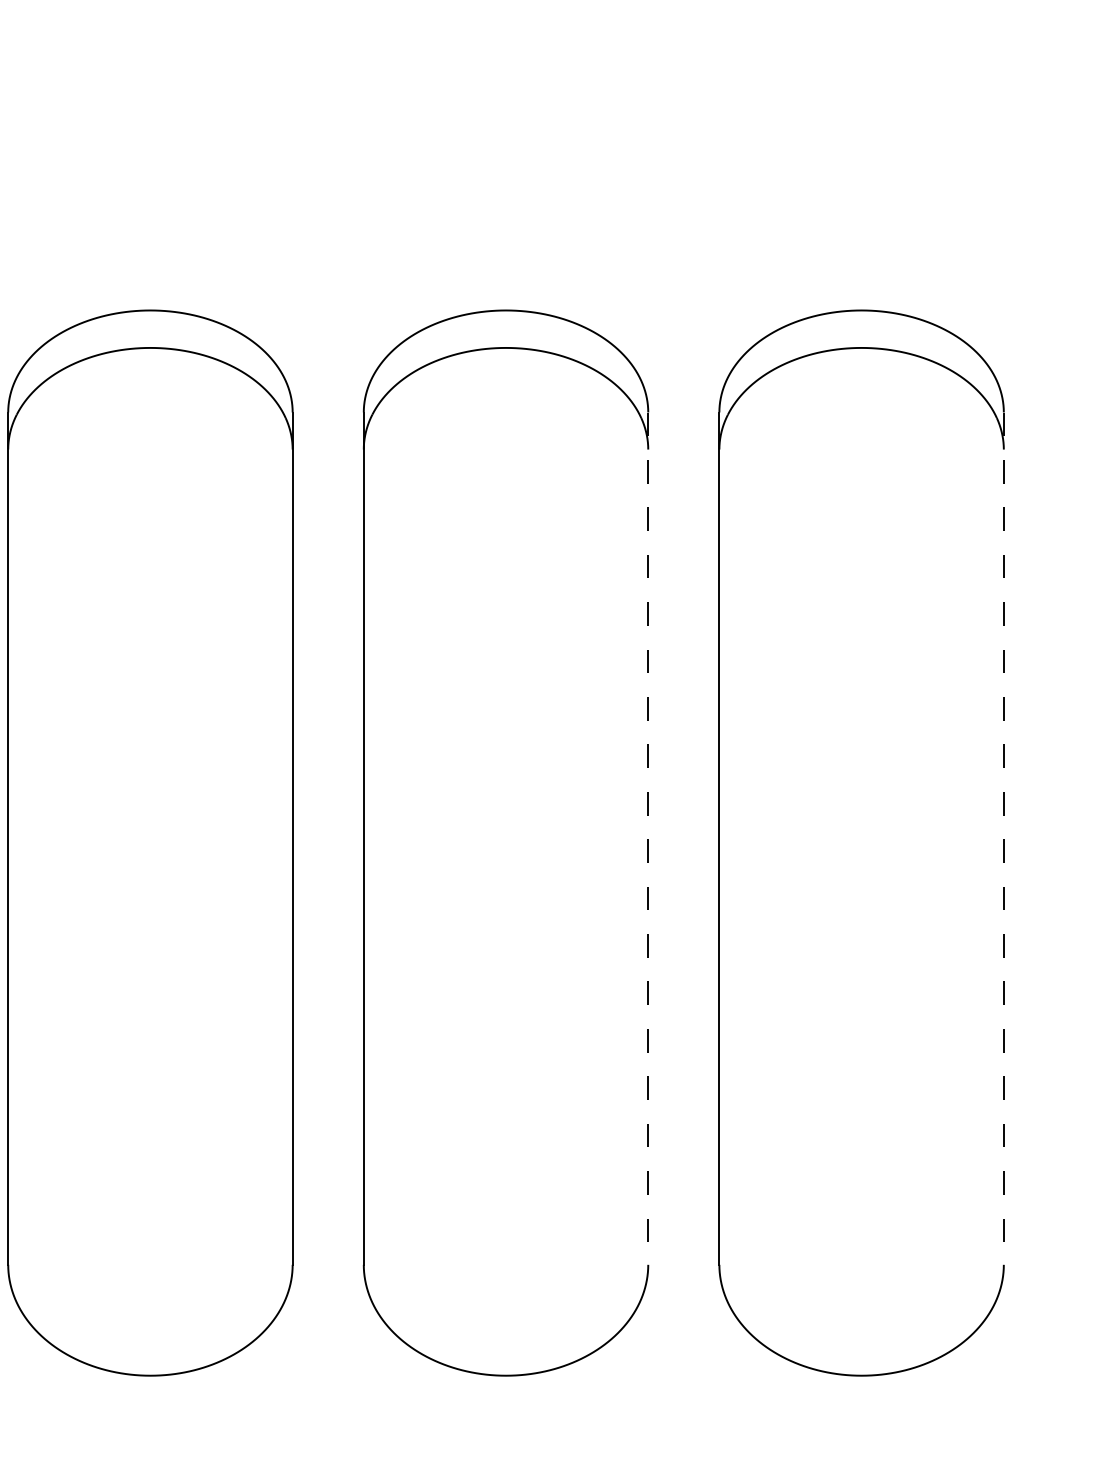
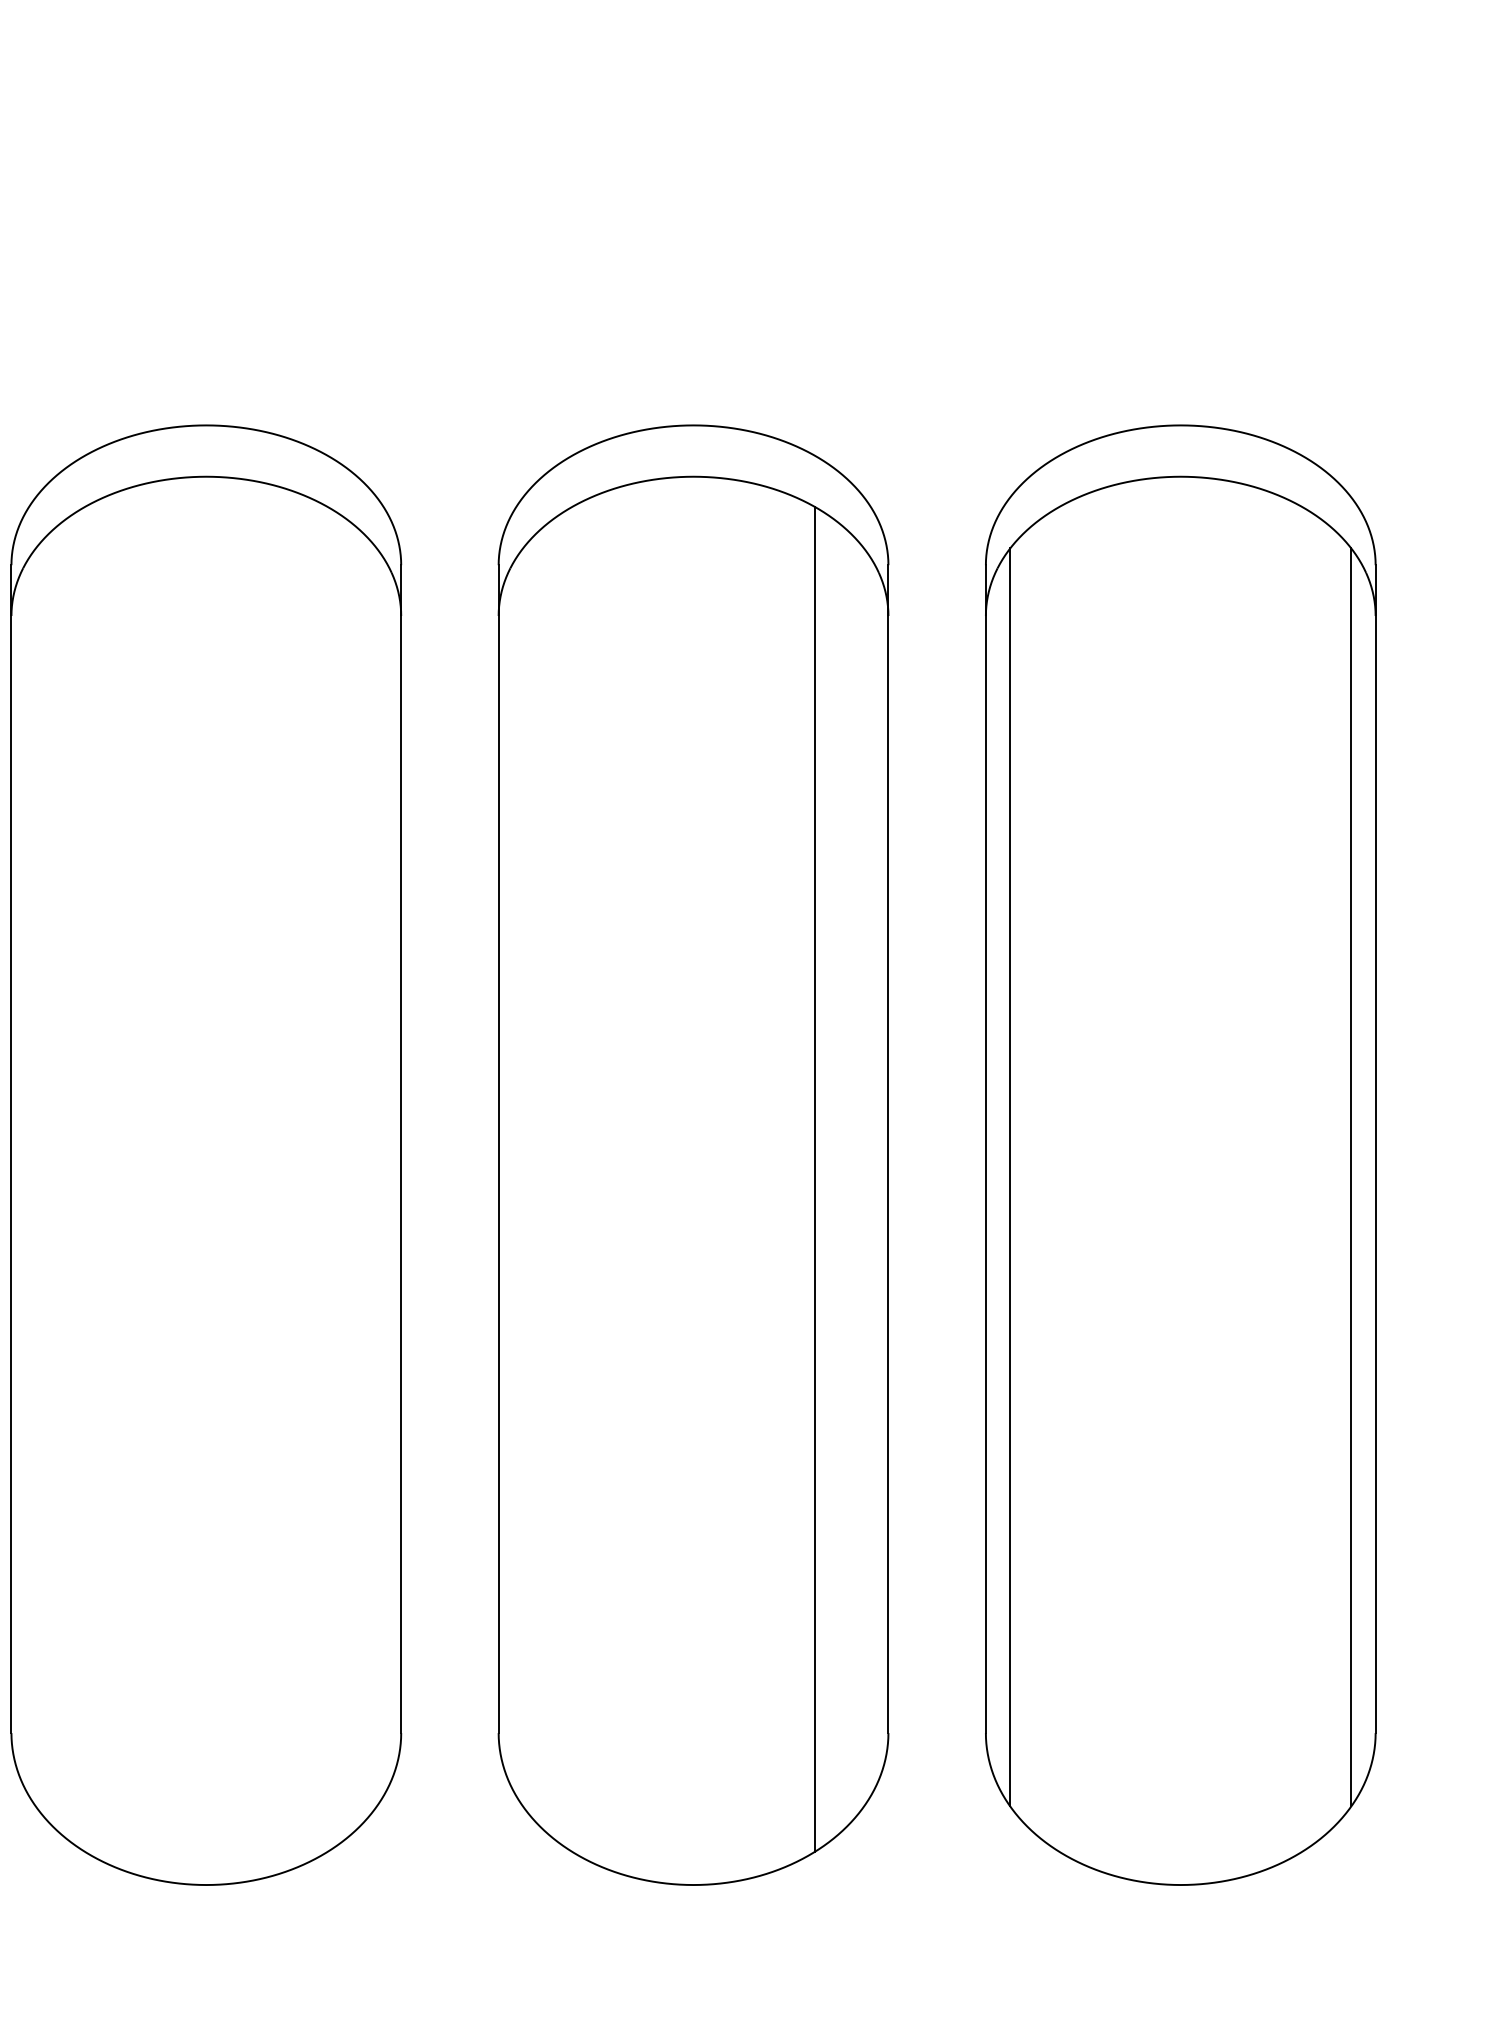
line: (648, 839) -> (888, 1150), dashed -> solid
line: (1003, 839) -> (1375, 1150), dashed -> solid
line: (737, 859) -> (1010, 1177), added
line: (986, 859) -> (1351, 1177), added
line: (594, 860) -> (814, 1179), added

